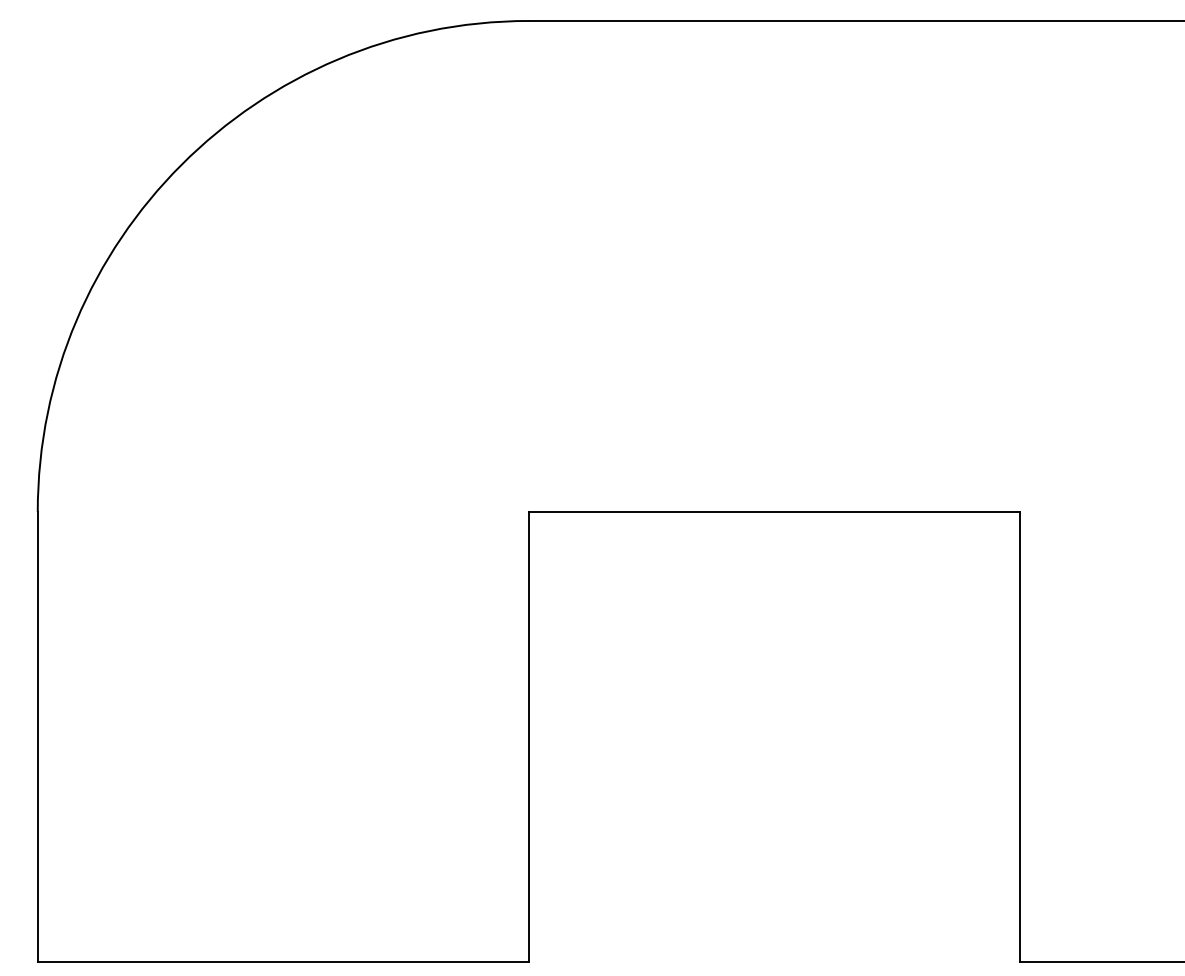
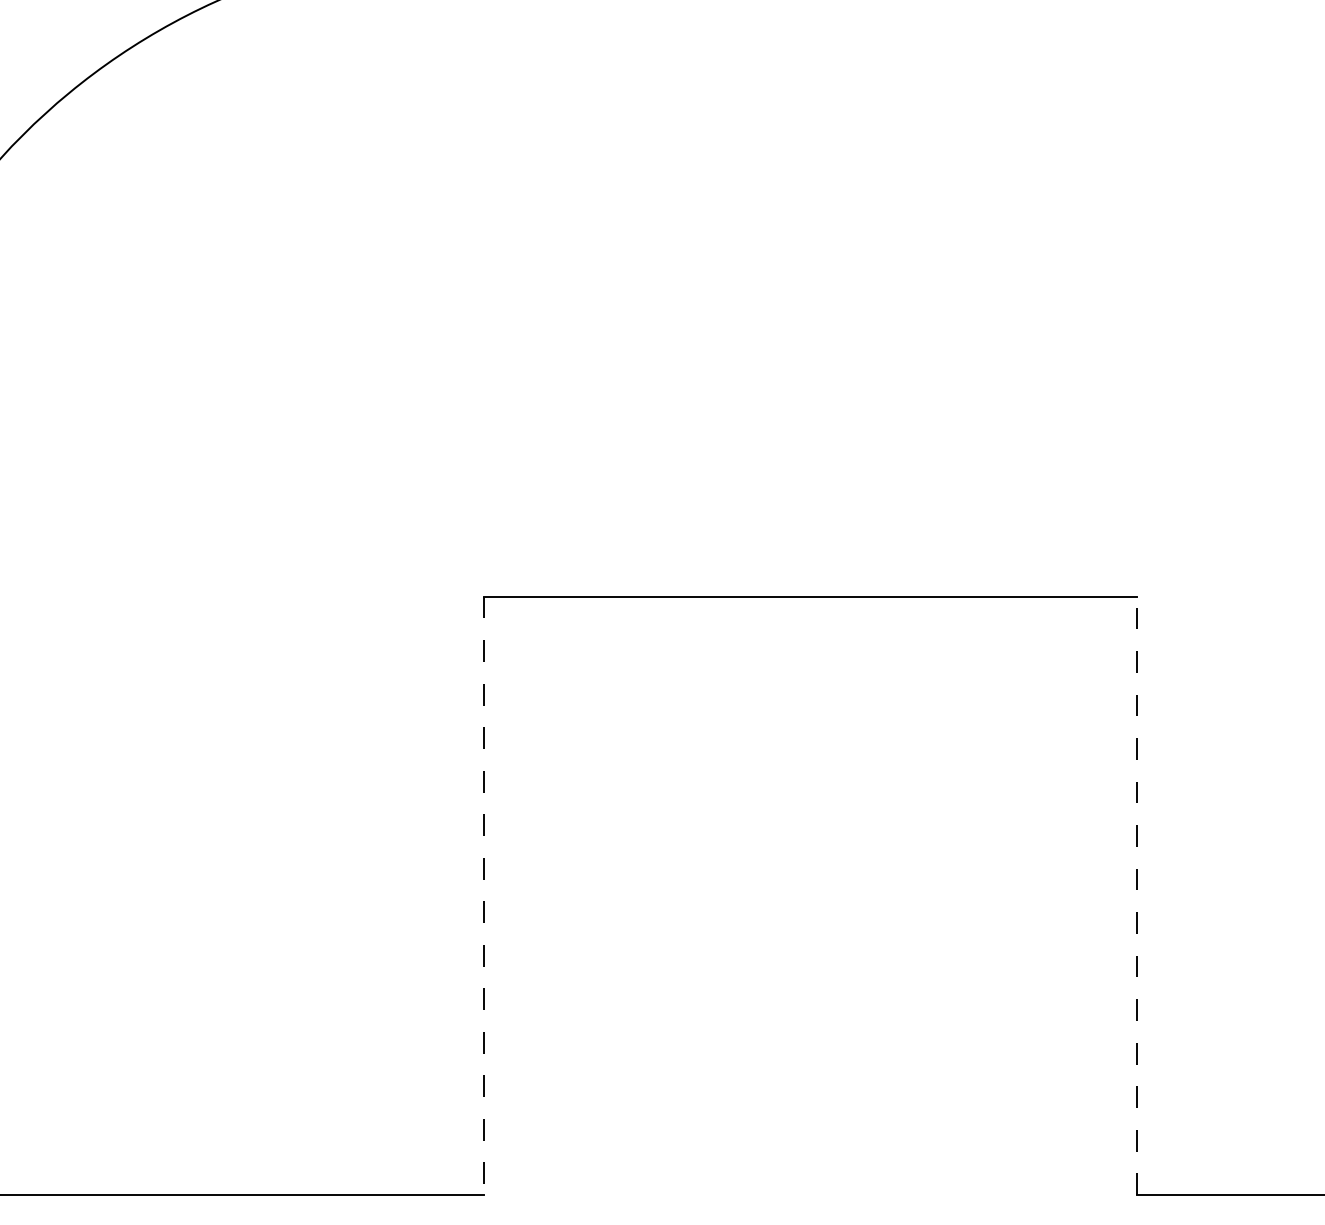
line: (1019, 736) -> (1136, 895), solid -> dashed
line: (528, 737) -> (483, 896), solid -> dashed

